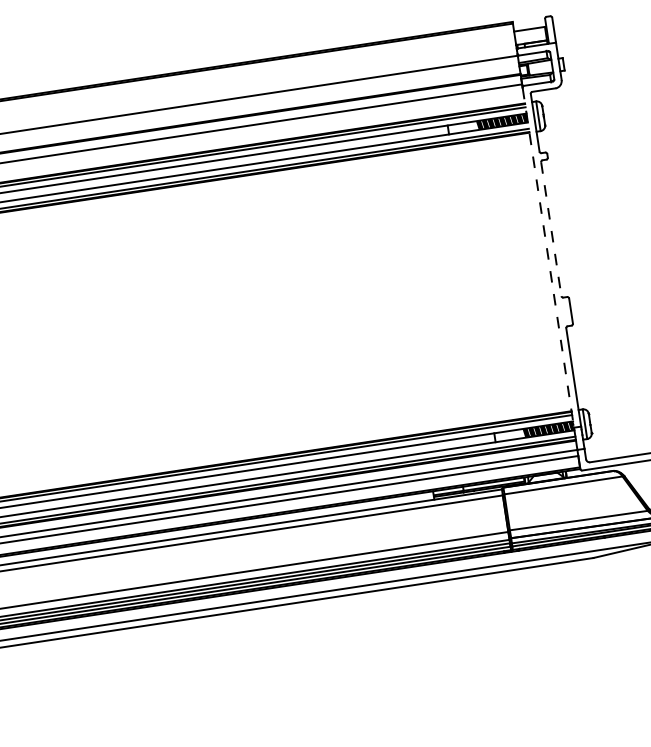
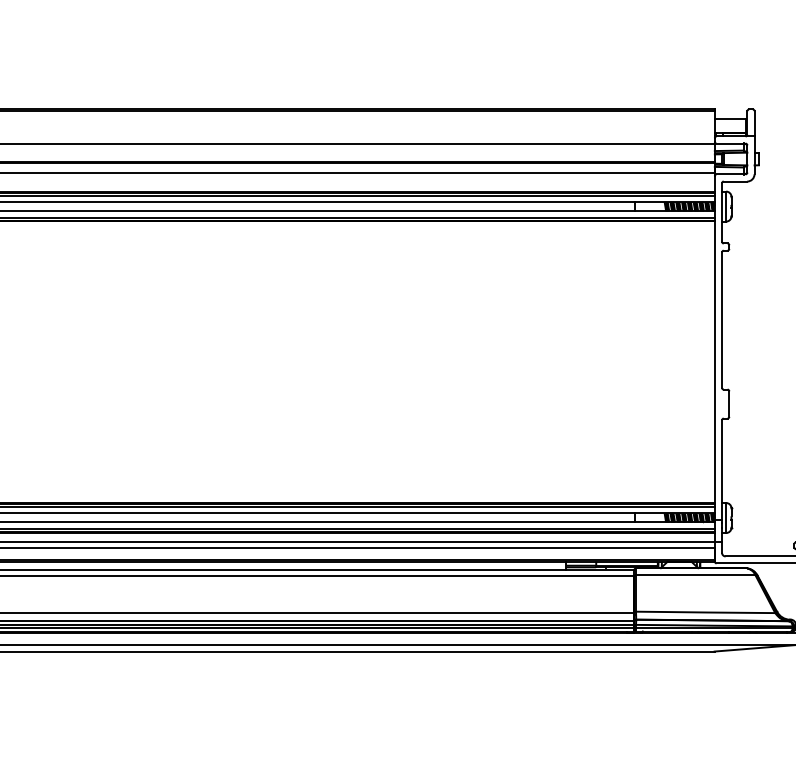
line: (551, 229) -> (722, 320), dashed -> solid
line: (547, 257) -> (714, 347), dashed -> solid

